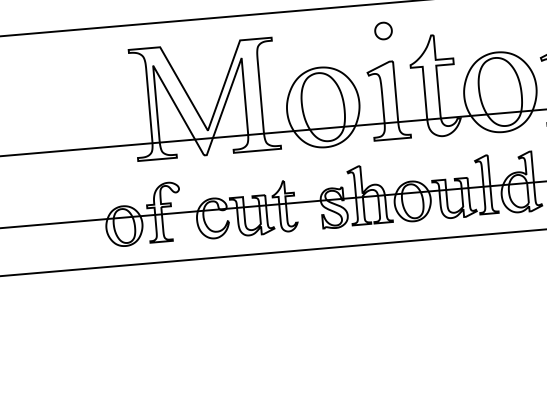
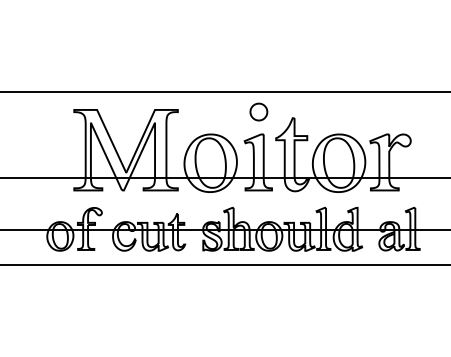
part: (383, 30) -> (258, 111), size x1.4

